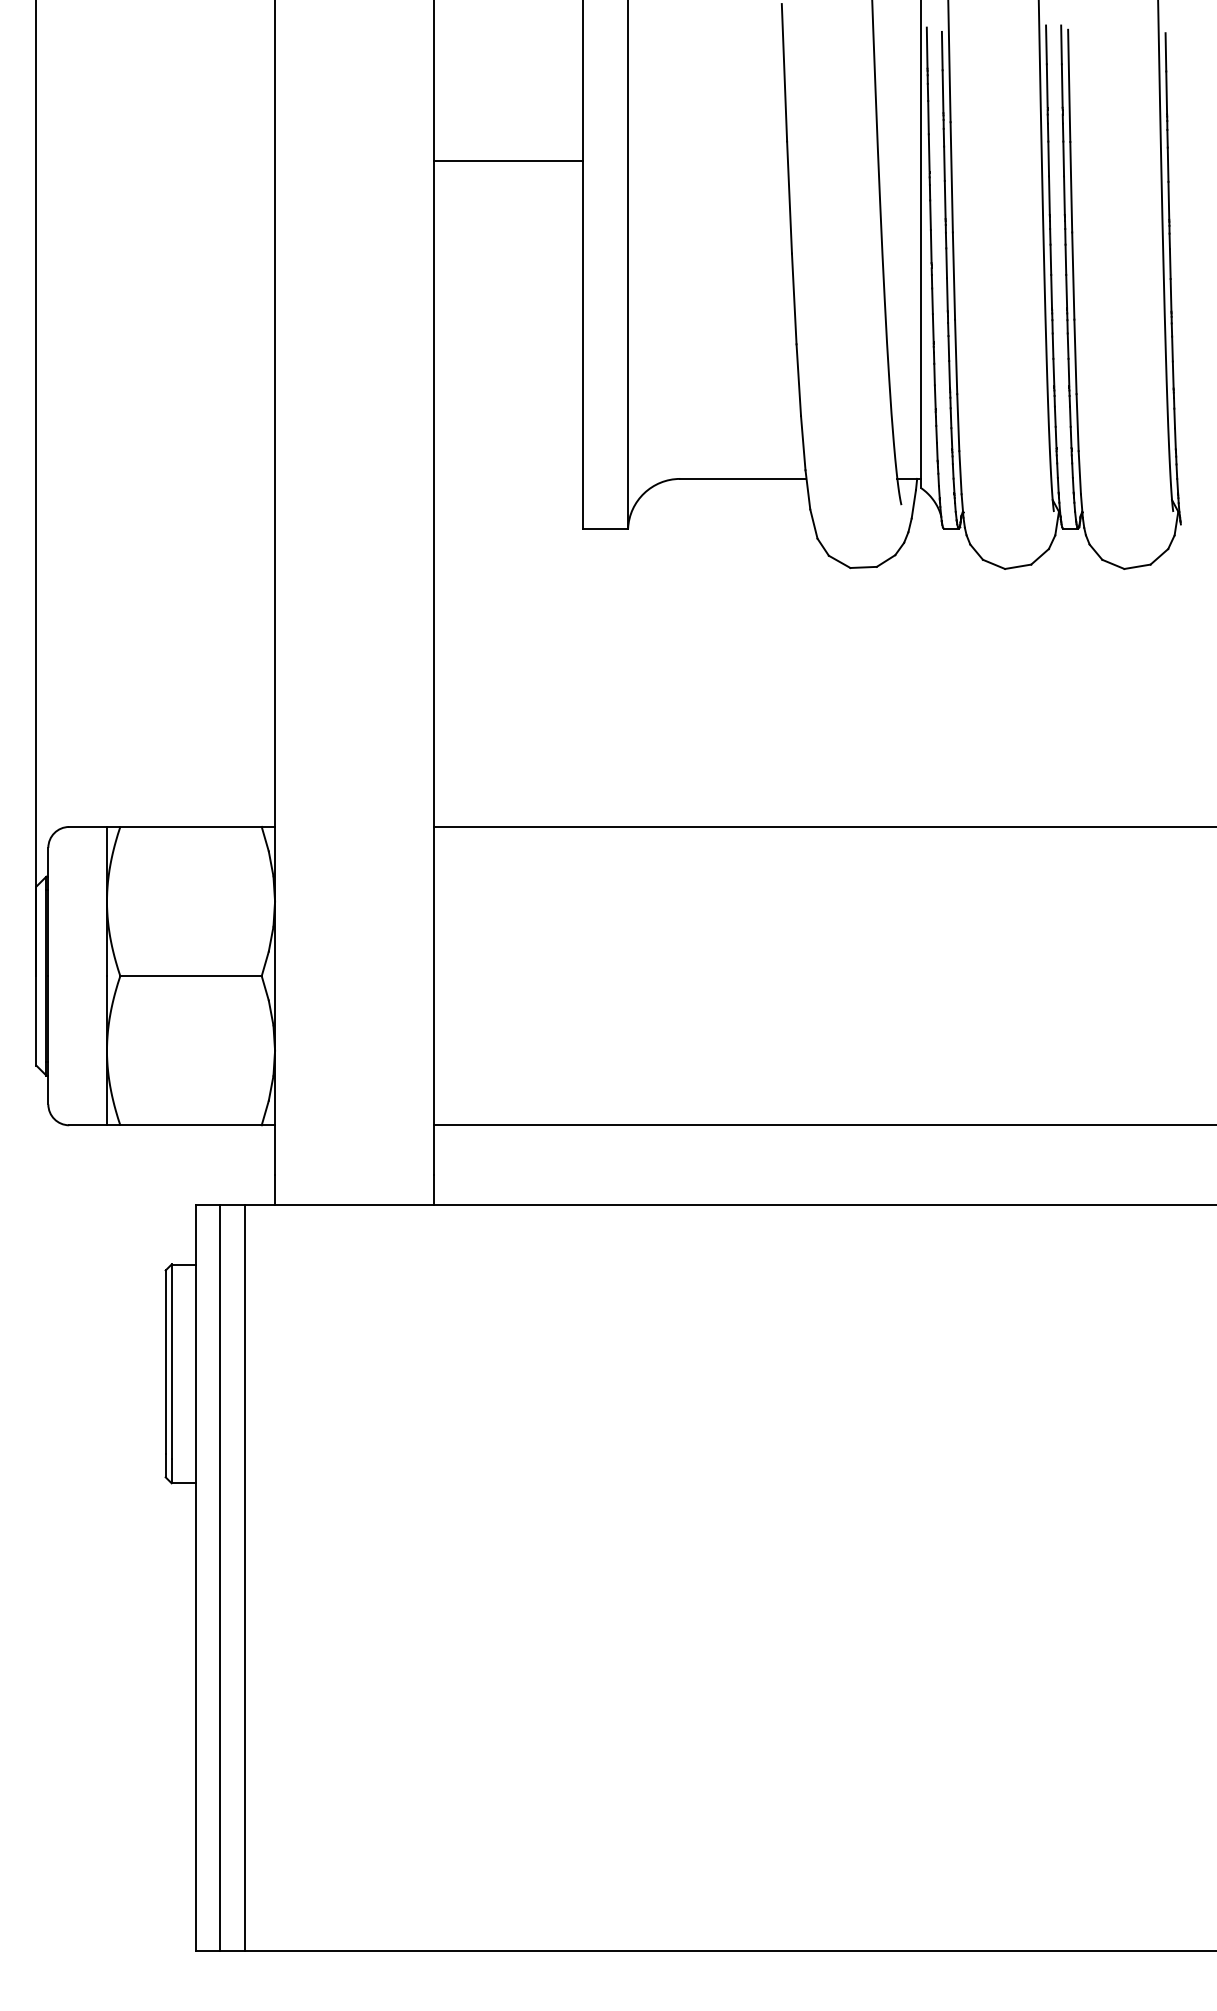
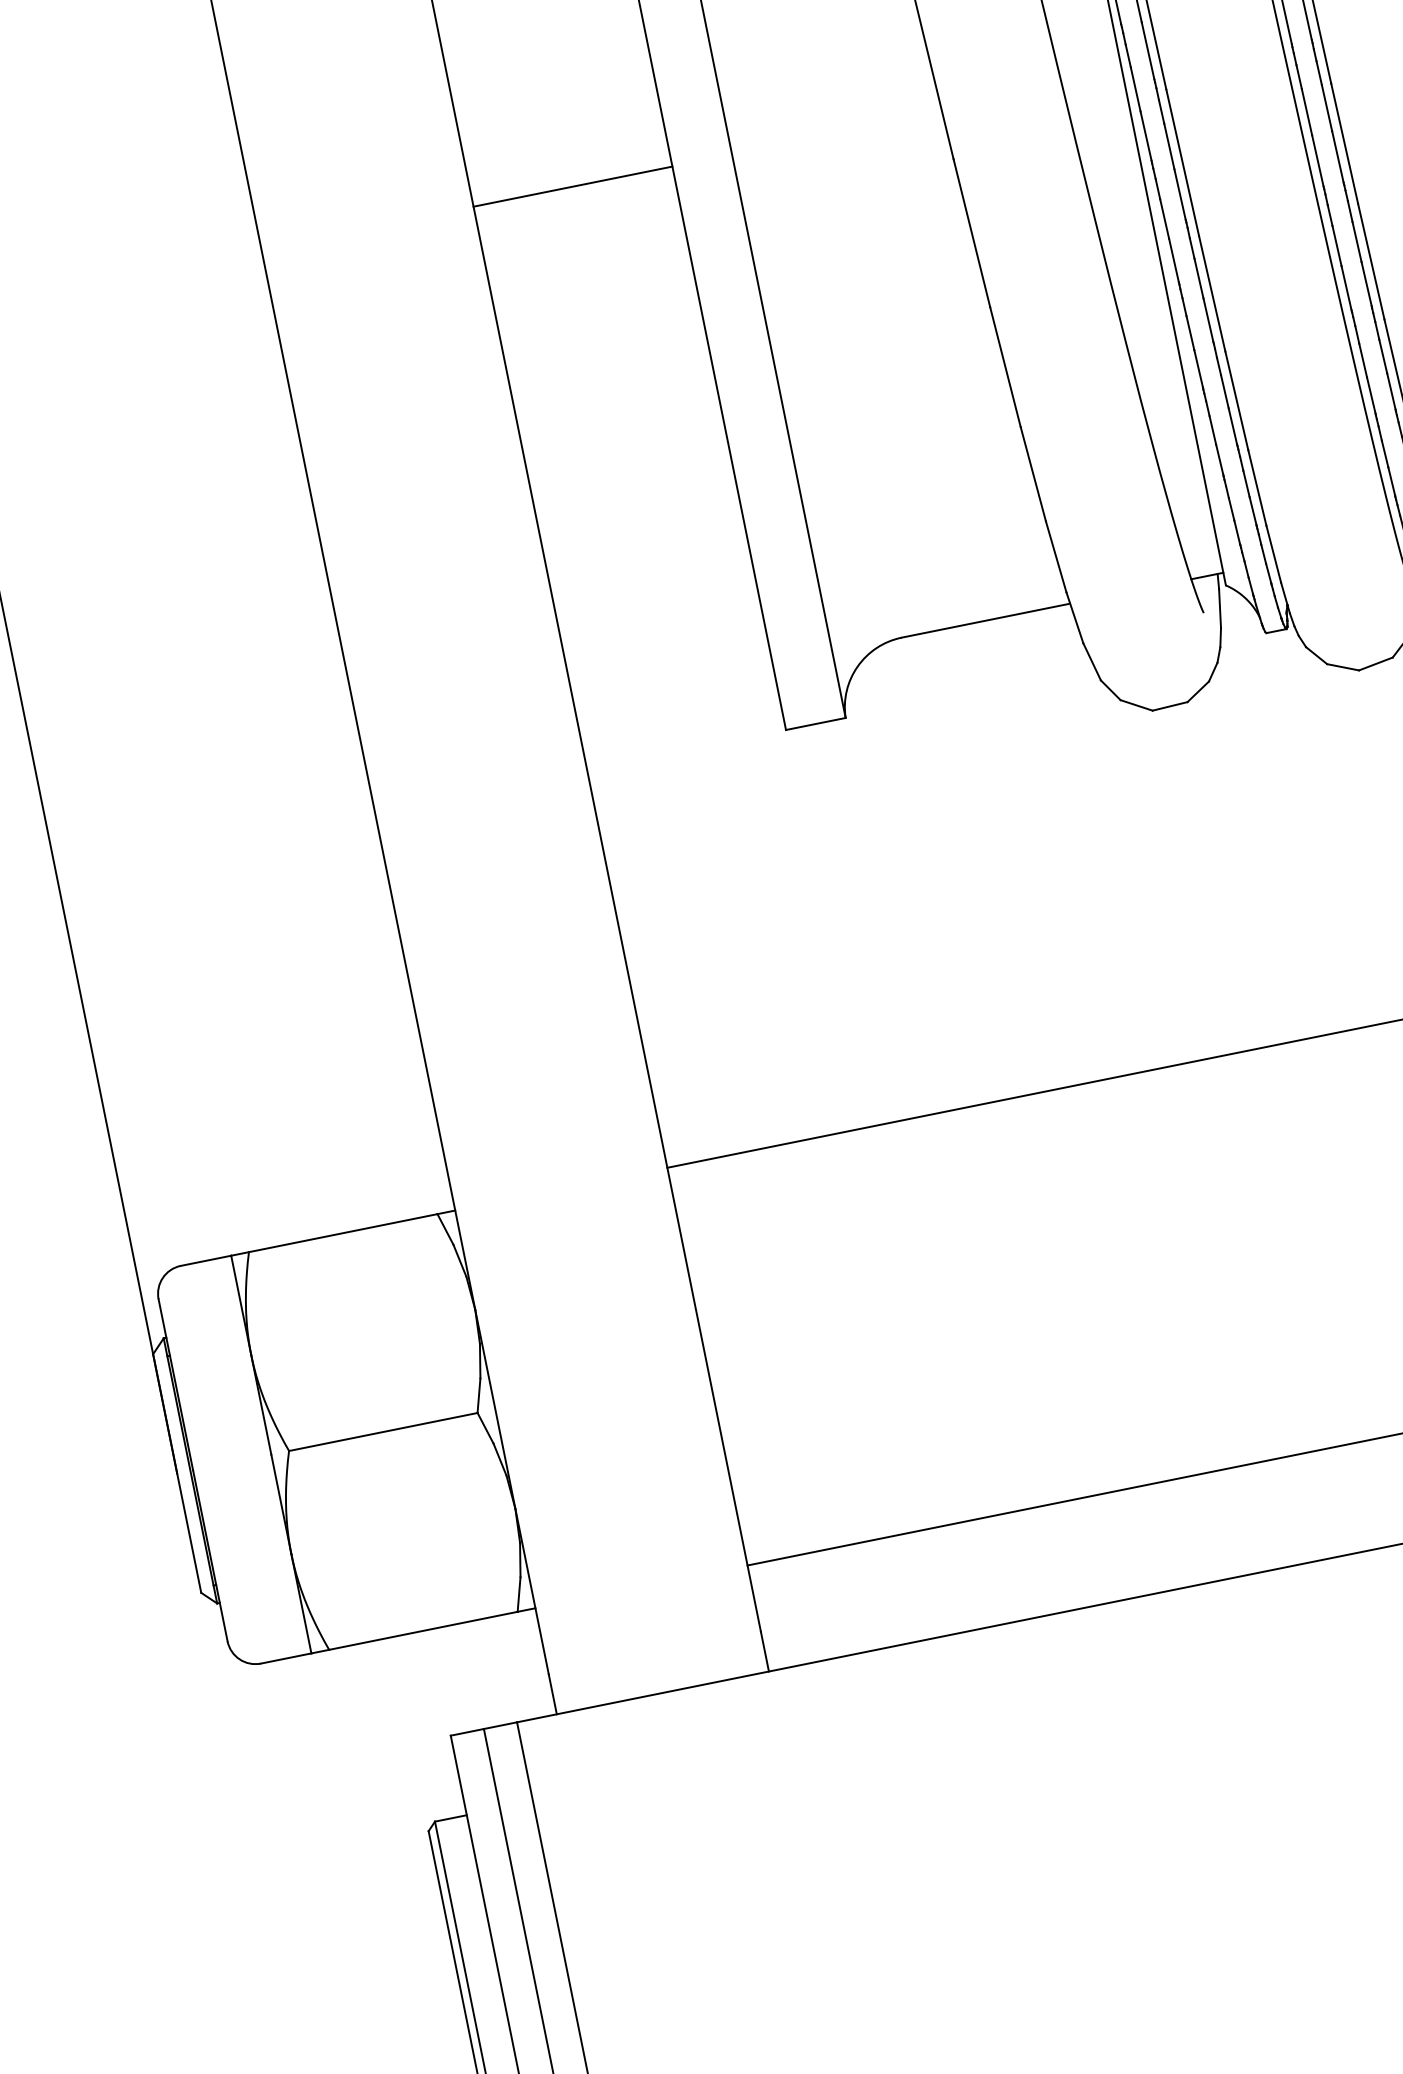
line: (508, 161) -> (572, 187), moved

